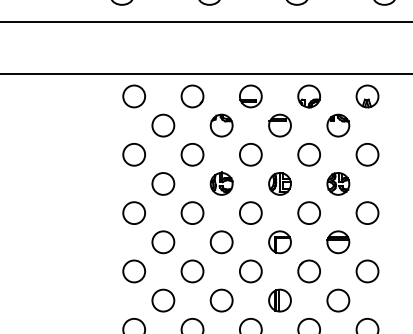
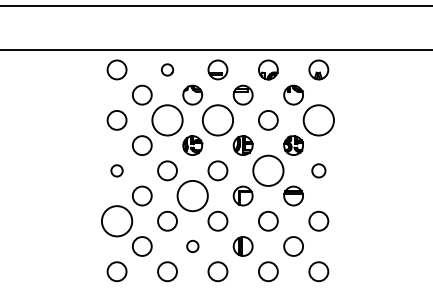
part: (192, 95) -> (167, 69), size x0.6
circle: (192, 153) -> (167, 119), size x1.6
circle: (250, 153) -> (217, 119), size x1.6
circle: (367, 153) -> (318, 119), size x1.6
circle: (133, 212) -> (116, 170), size x0.6
circle: (308, 212) -> (267, 170), size x1.6
circle: (367, 212) -> (318, 170), size x0.7
circle: (221, 241) -> (192, 195), size x1.6
circle: (133, 270) -> (116, 220), size x1.6
circle: (221, 300) -> (192, 246), size x0.6

